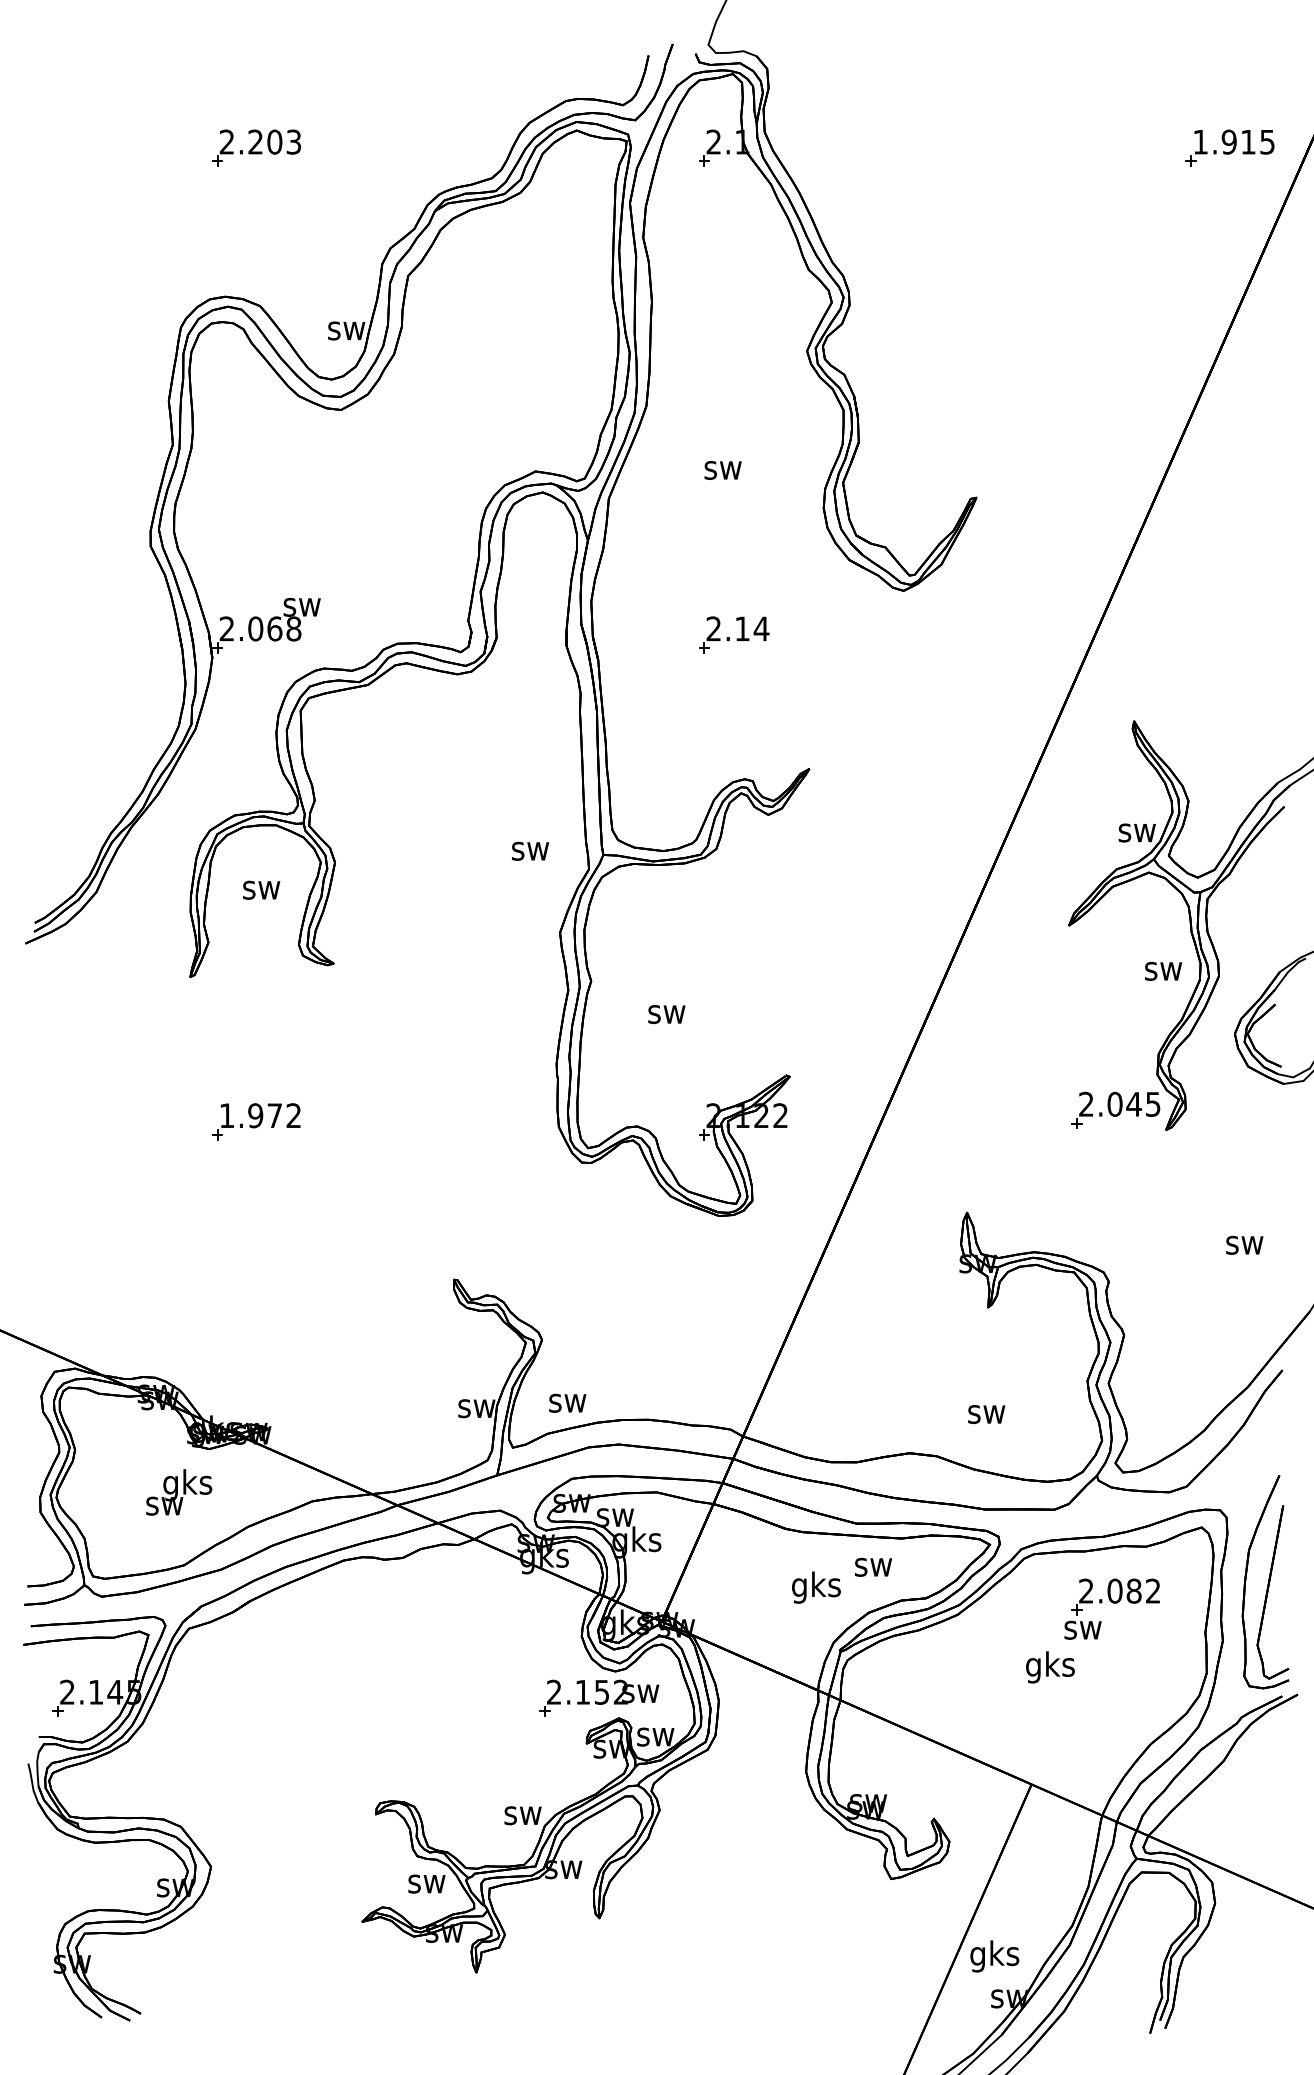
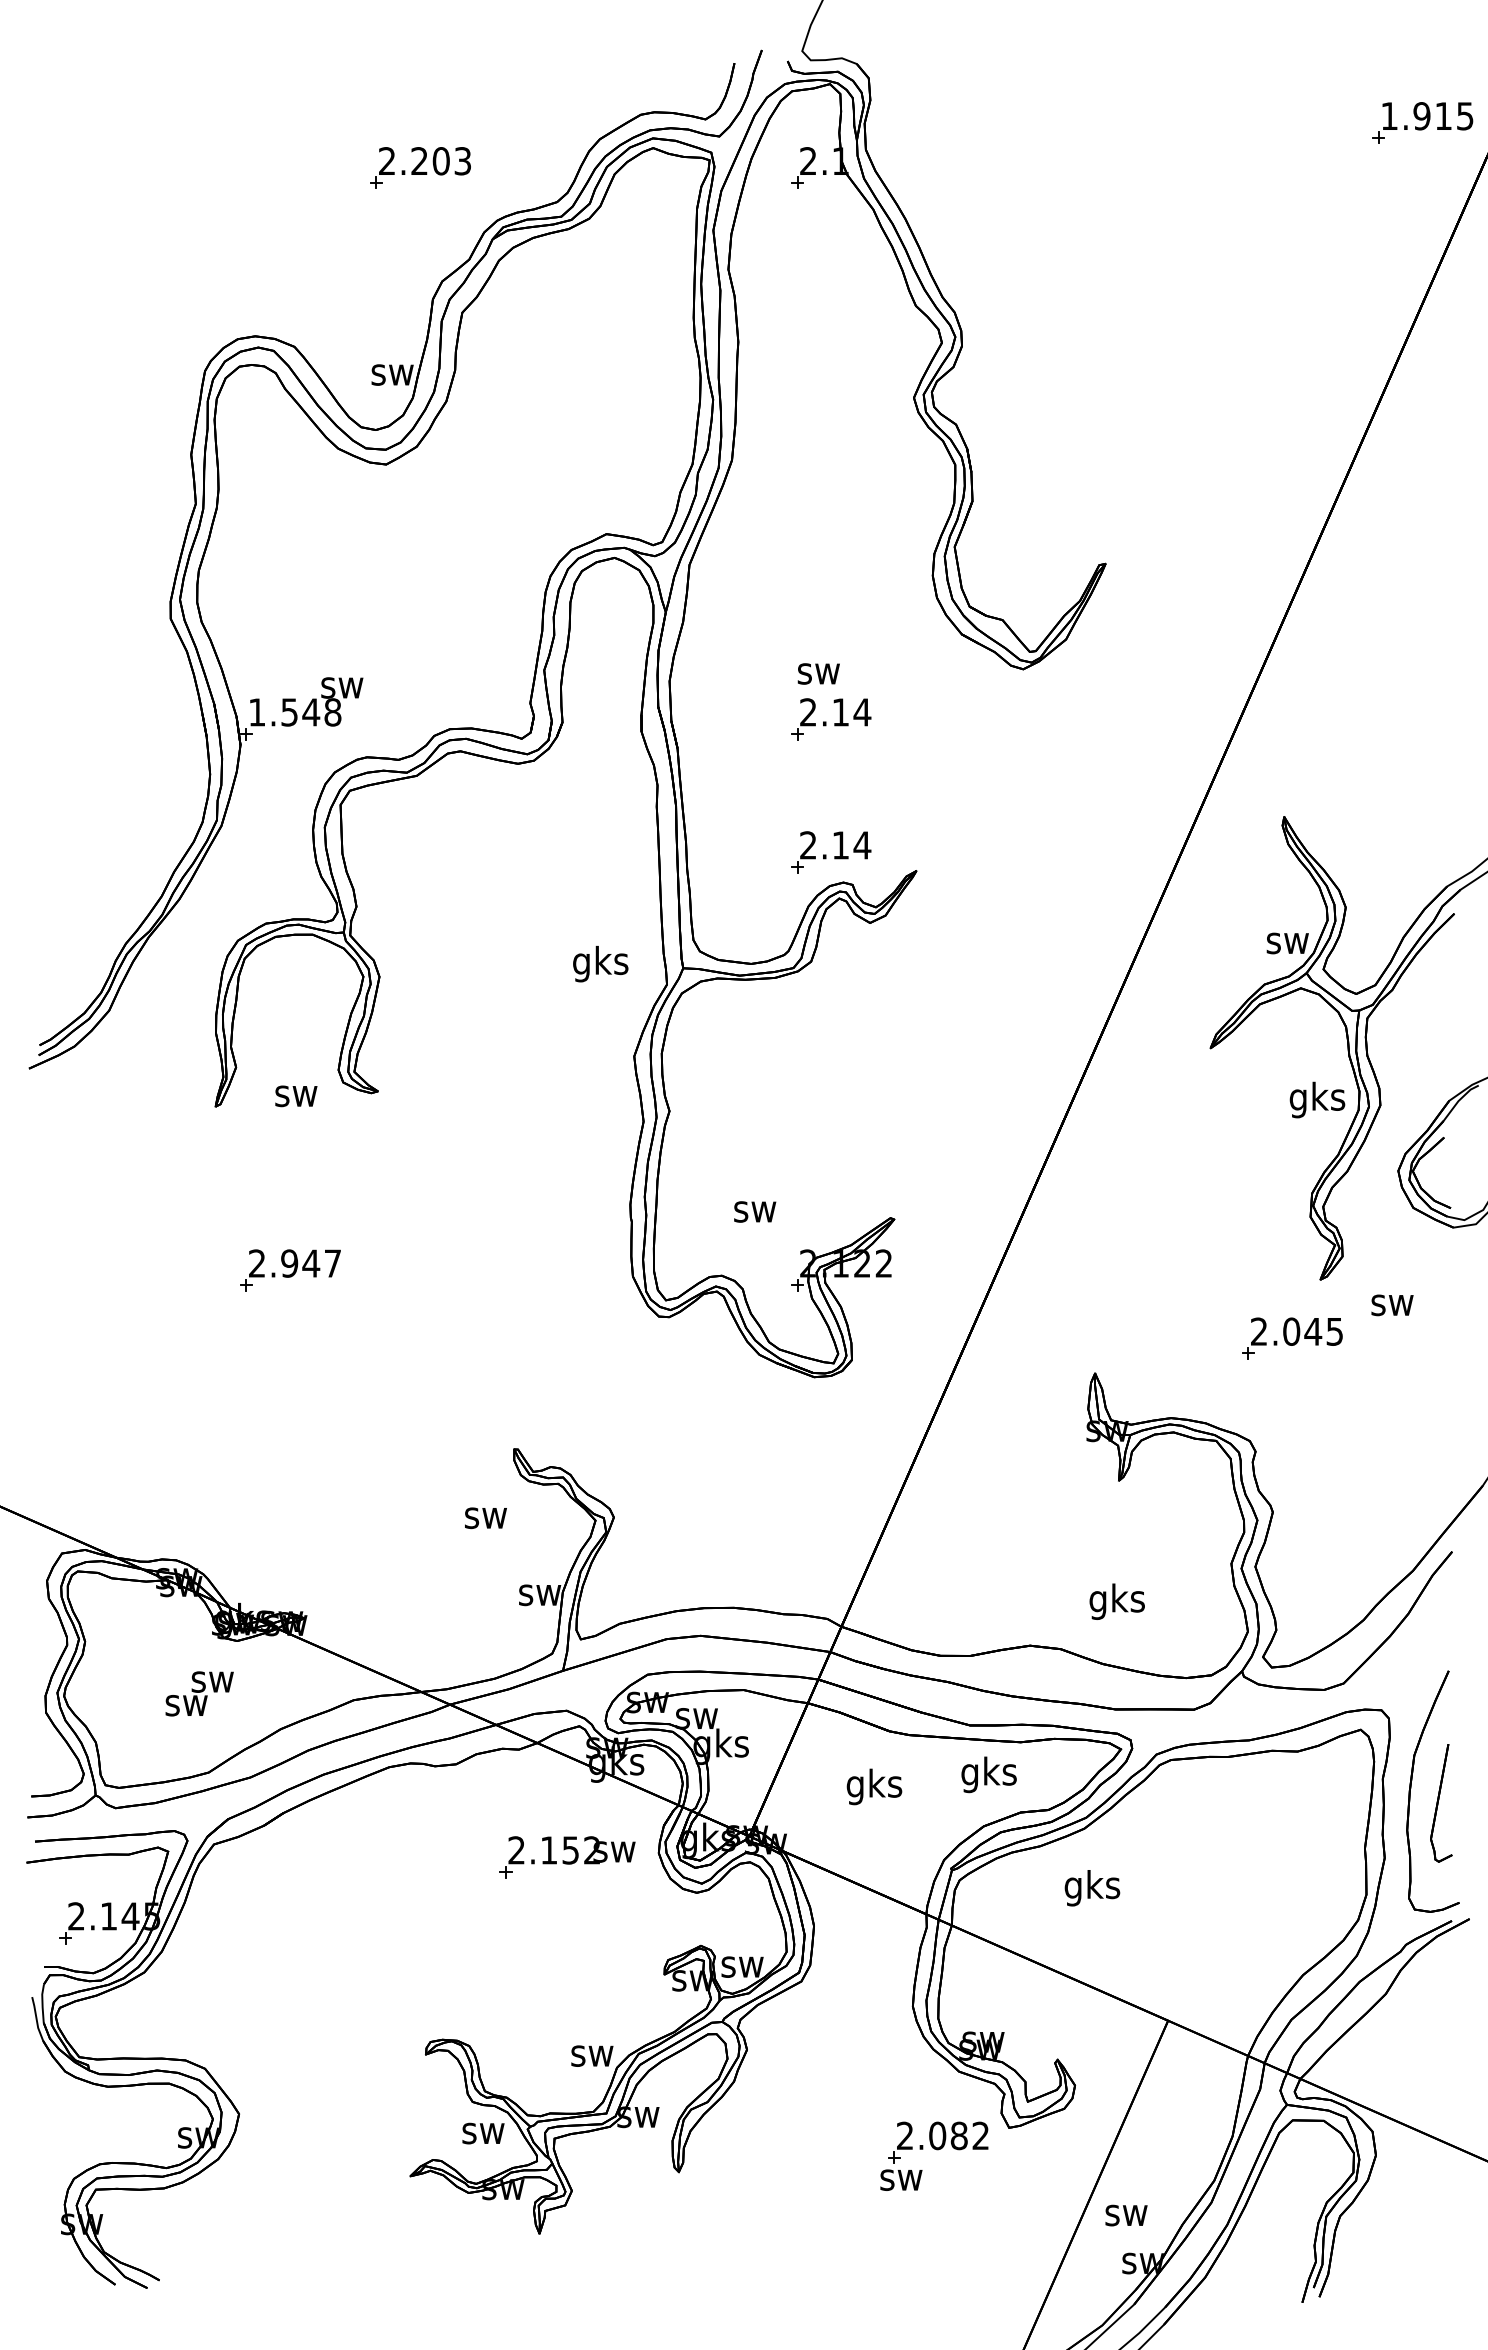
part: (256, 147) -> (420, 167), moved
part: (1229, 147) -> (1422, 122), moved
text: (722, 470) -> (818, 673), moved
text: (251, 629) -> (284, 712), 2.068 -> 1.548
part: (734, 752) -> (831, 852), added
text: (530, 850) -> (600, 963), sw -> gks
text: (261, 890) -> (296, 1096), moved
text: (1163, 970) -> (1317, 1099), sw -> gks
text: (667, 1014) -> (755, 1211), moved
part: (1115, 1110) -> (1292, 1338), moved
text: (260, 1115) -> (294, 1263), 1.972 -> 2.947
text: (1244, 1245) -> (1392, 1305), moved
text: (567, 1403) -> (485, 1518), moved
text: (985, 1414) -> (1116, 1601), sw -> gks
text: (187, 1484) -> (212, 1681), gks -> sw
text: (872, 1566) -> (988, 1774), sw -> gks
text: (816, 1587) -> (874, 1786), moved
part: (1273, 1591) -> (1441, 1802), size x0.6
part: (1112, 1608) -> (934, 2155), moved
text: (1050, 1667) -> (1092, 1888), moved
part: (599, 1698) -> (567, 1857), moved
text: (994, 1956) -> (1126, 2215), gks -> sw

